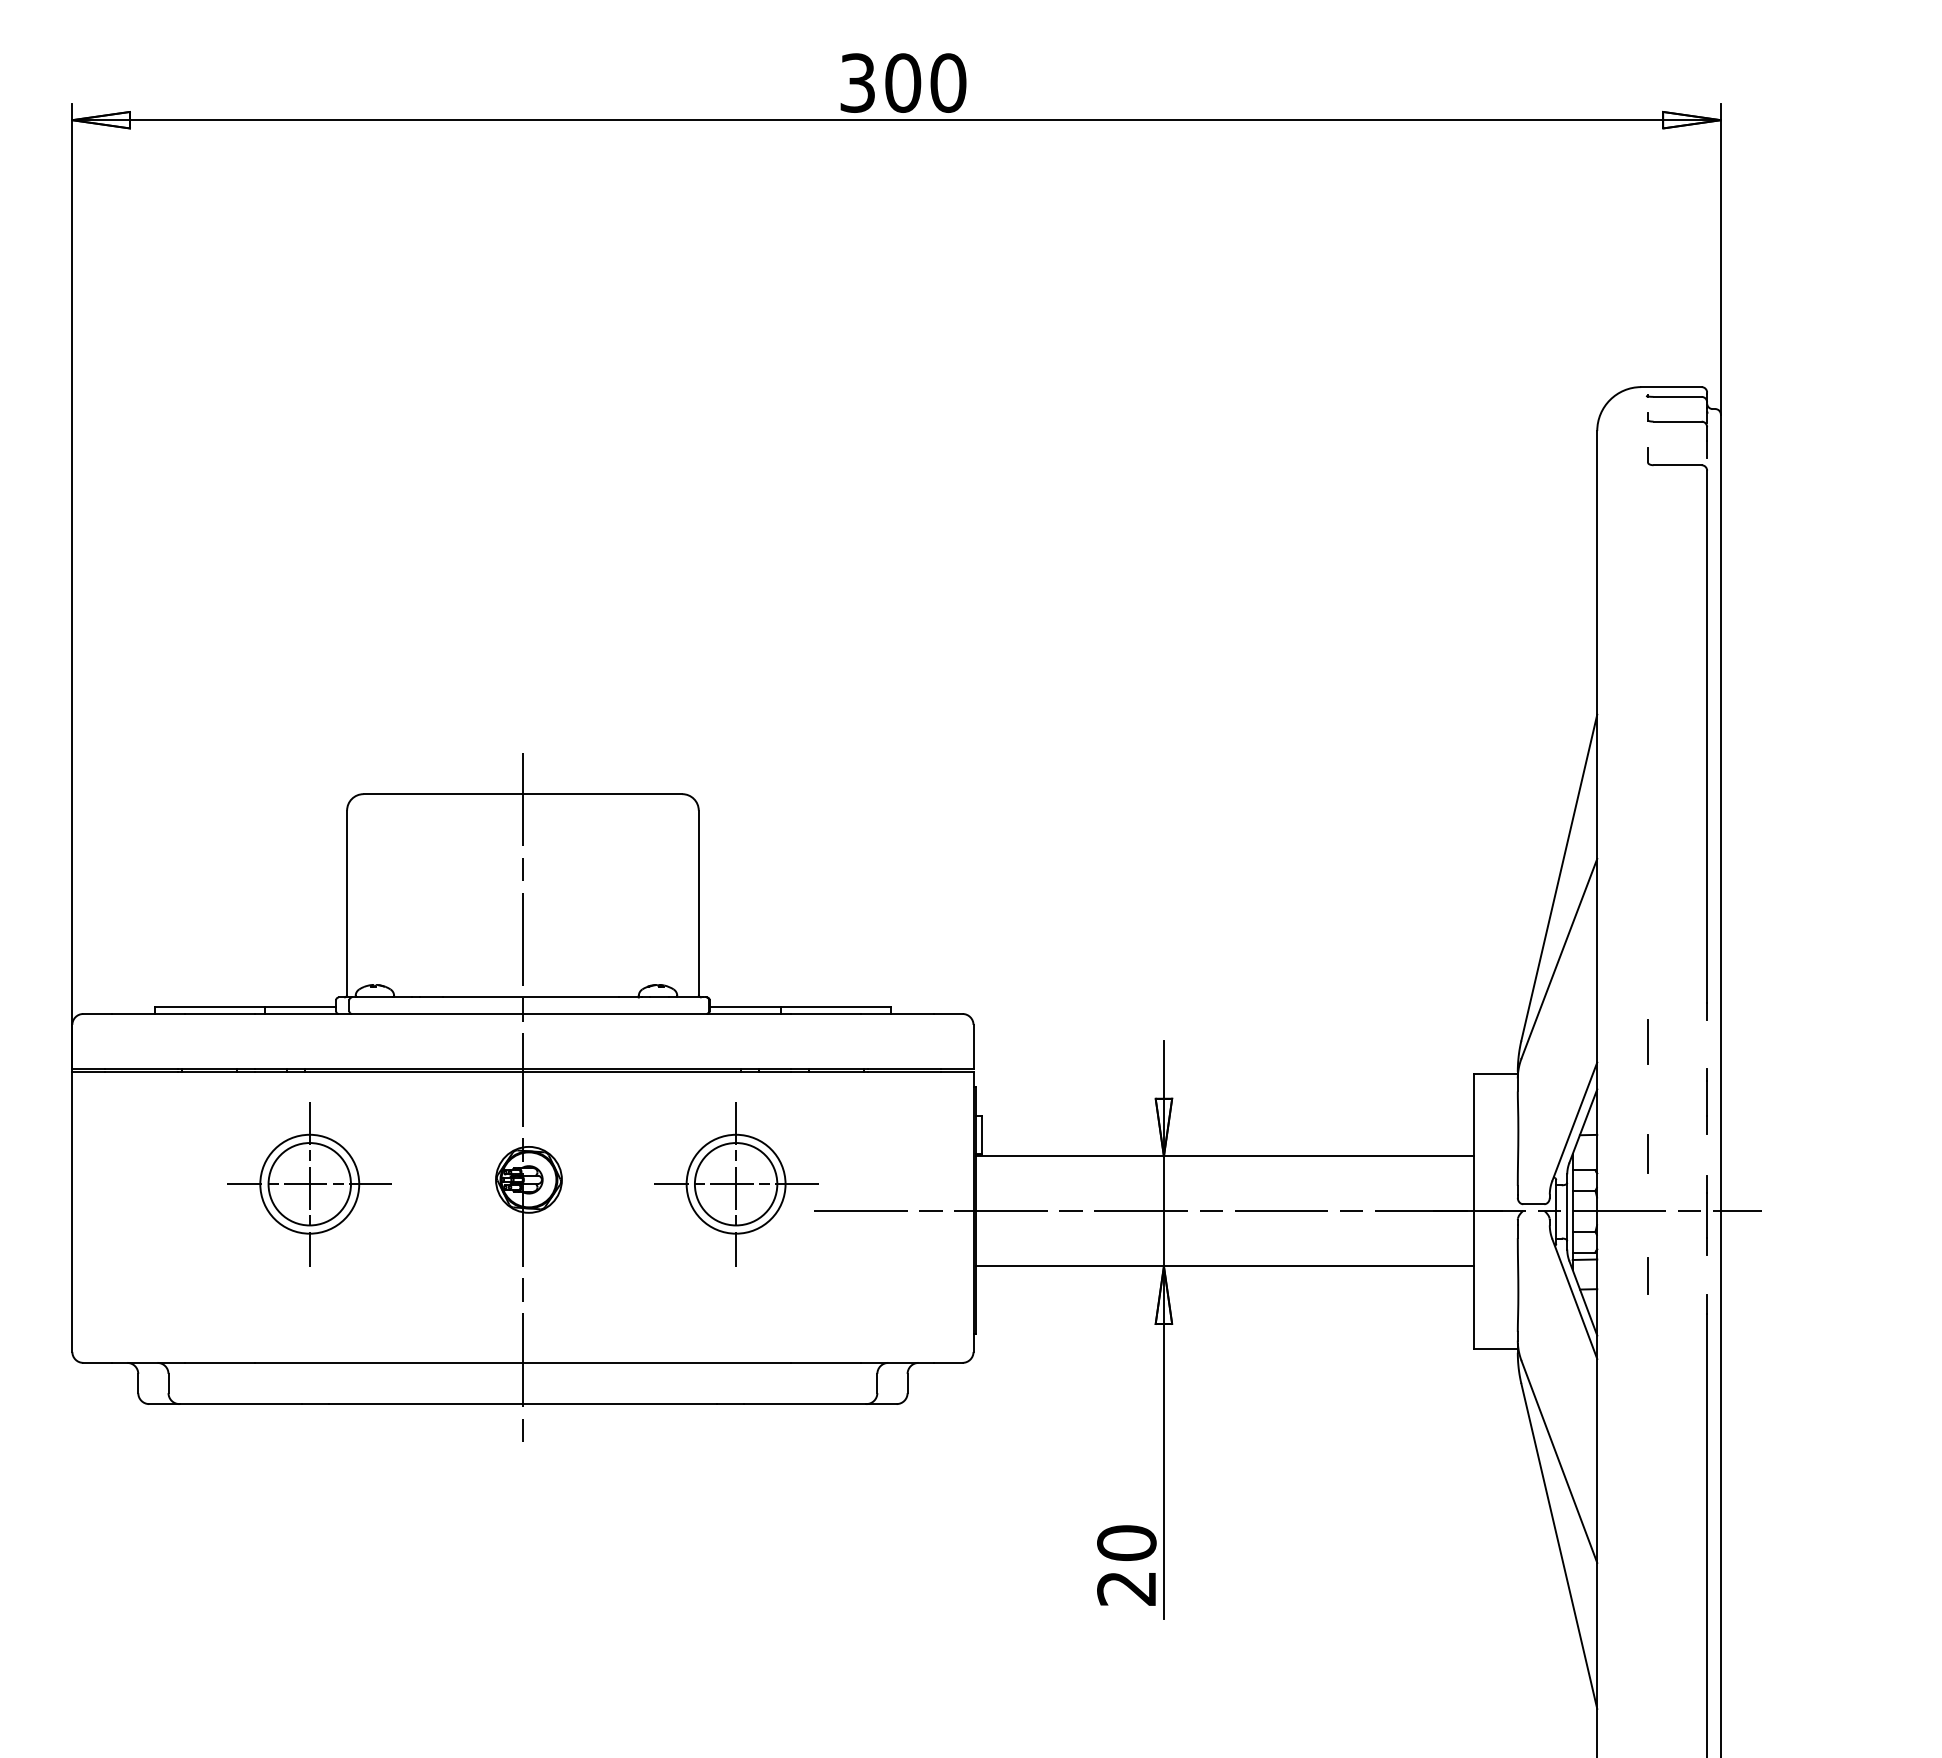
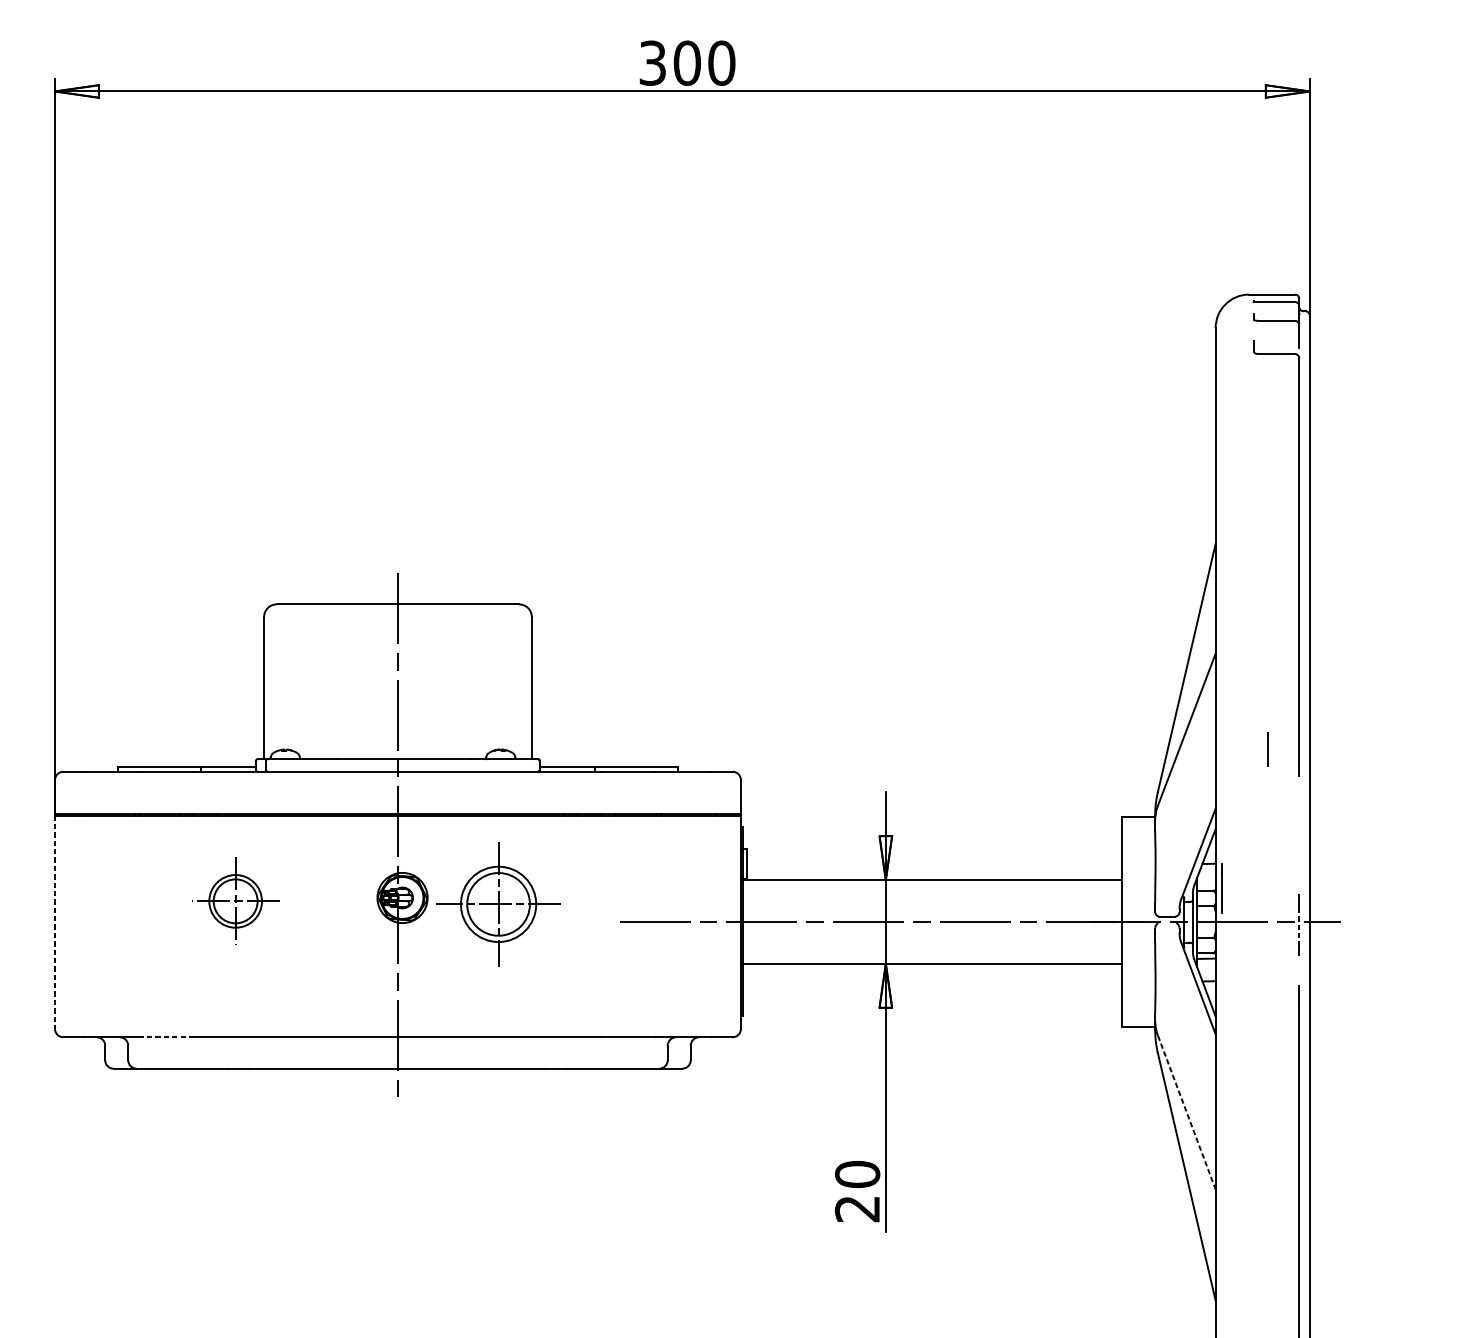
line: (1647, 1041) -> (1267, 749), moved
line: (1706, 1101) -> (1221, 888), moved
line: (1648, 1154) -> (1254, 878), removed
part: (309, 1184) -> (235, 901), size x0.7
part: (736, 1184) -> (498, 904), moved
line: (72, 1212) -> (55, 922), solid -> dashed
line: (1707, 1215) -> (1299, 925), solid -> dashed
line: (1648, 1276) -> (1254, 971), removed
line: (220, 1362) -> (167, 1036), solid -> dashed
line: (1559, 1461) -> (1186, 1112), solid -> dashed

